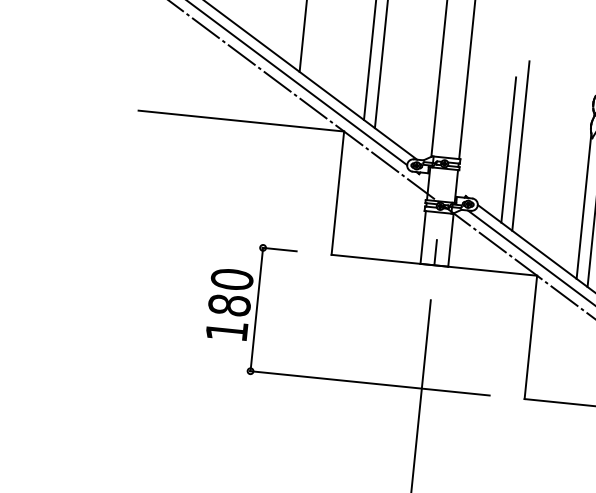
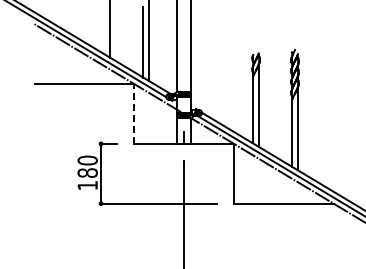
line: (520, 146) -> (219, 82), removed
line: (509, 149) -> (214, 84), removed
line: (338, 192) -> (134, 113), solid -> dashed

